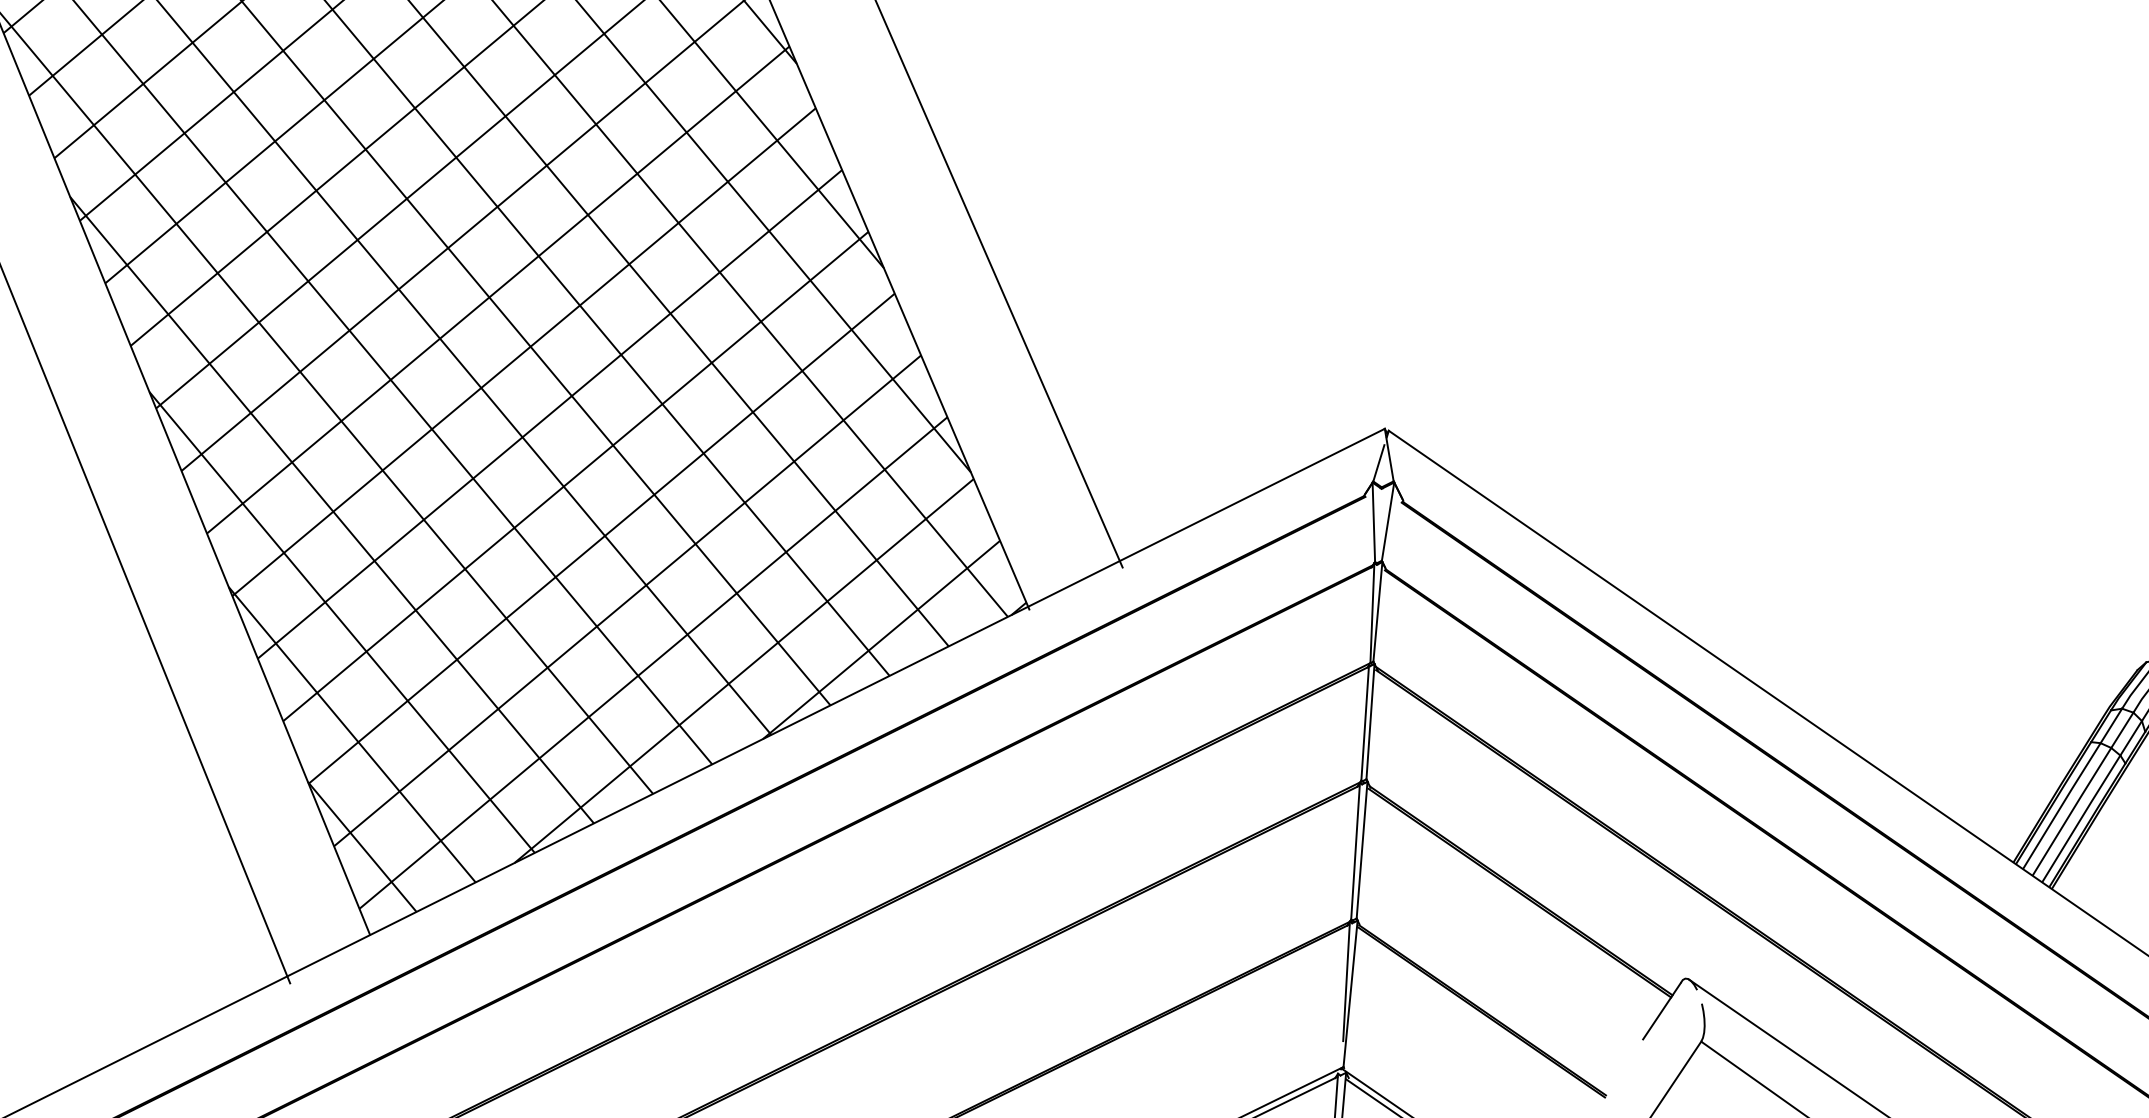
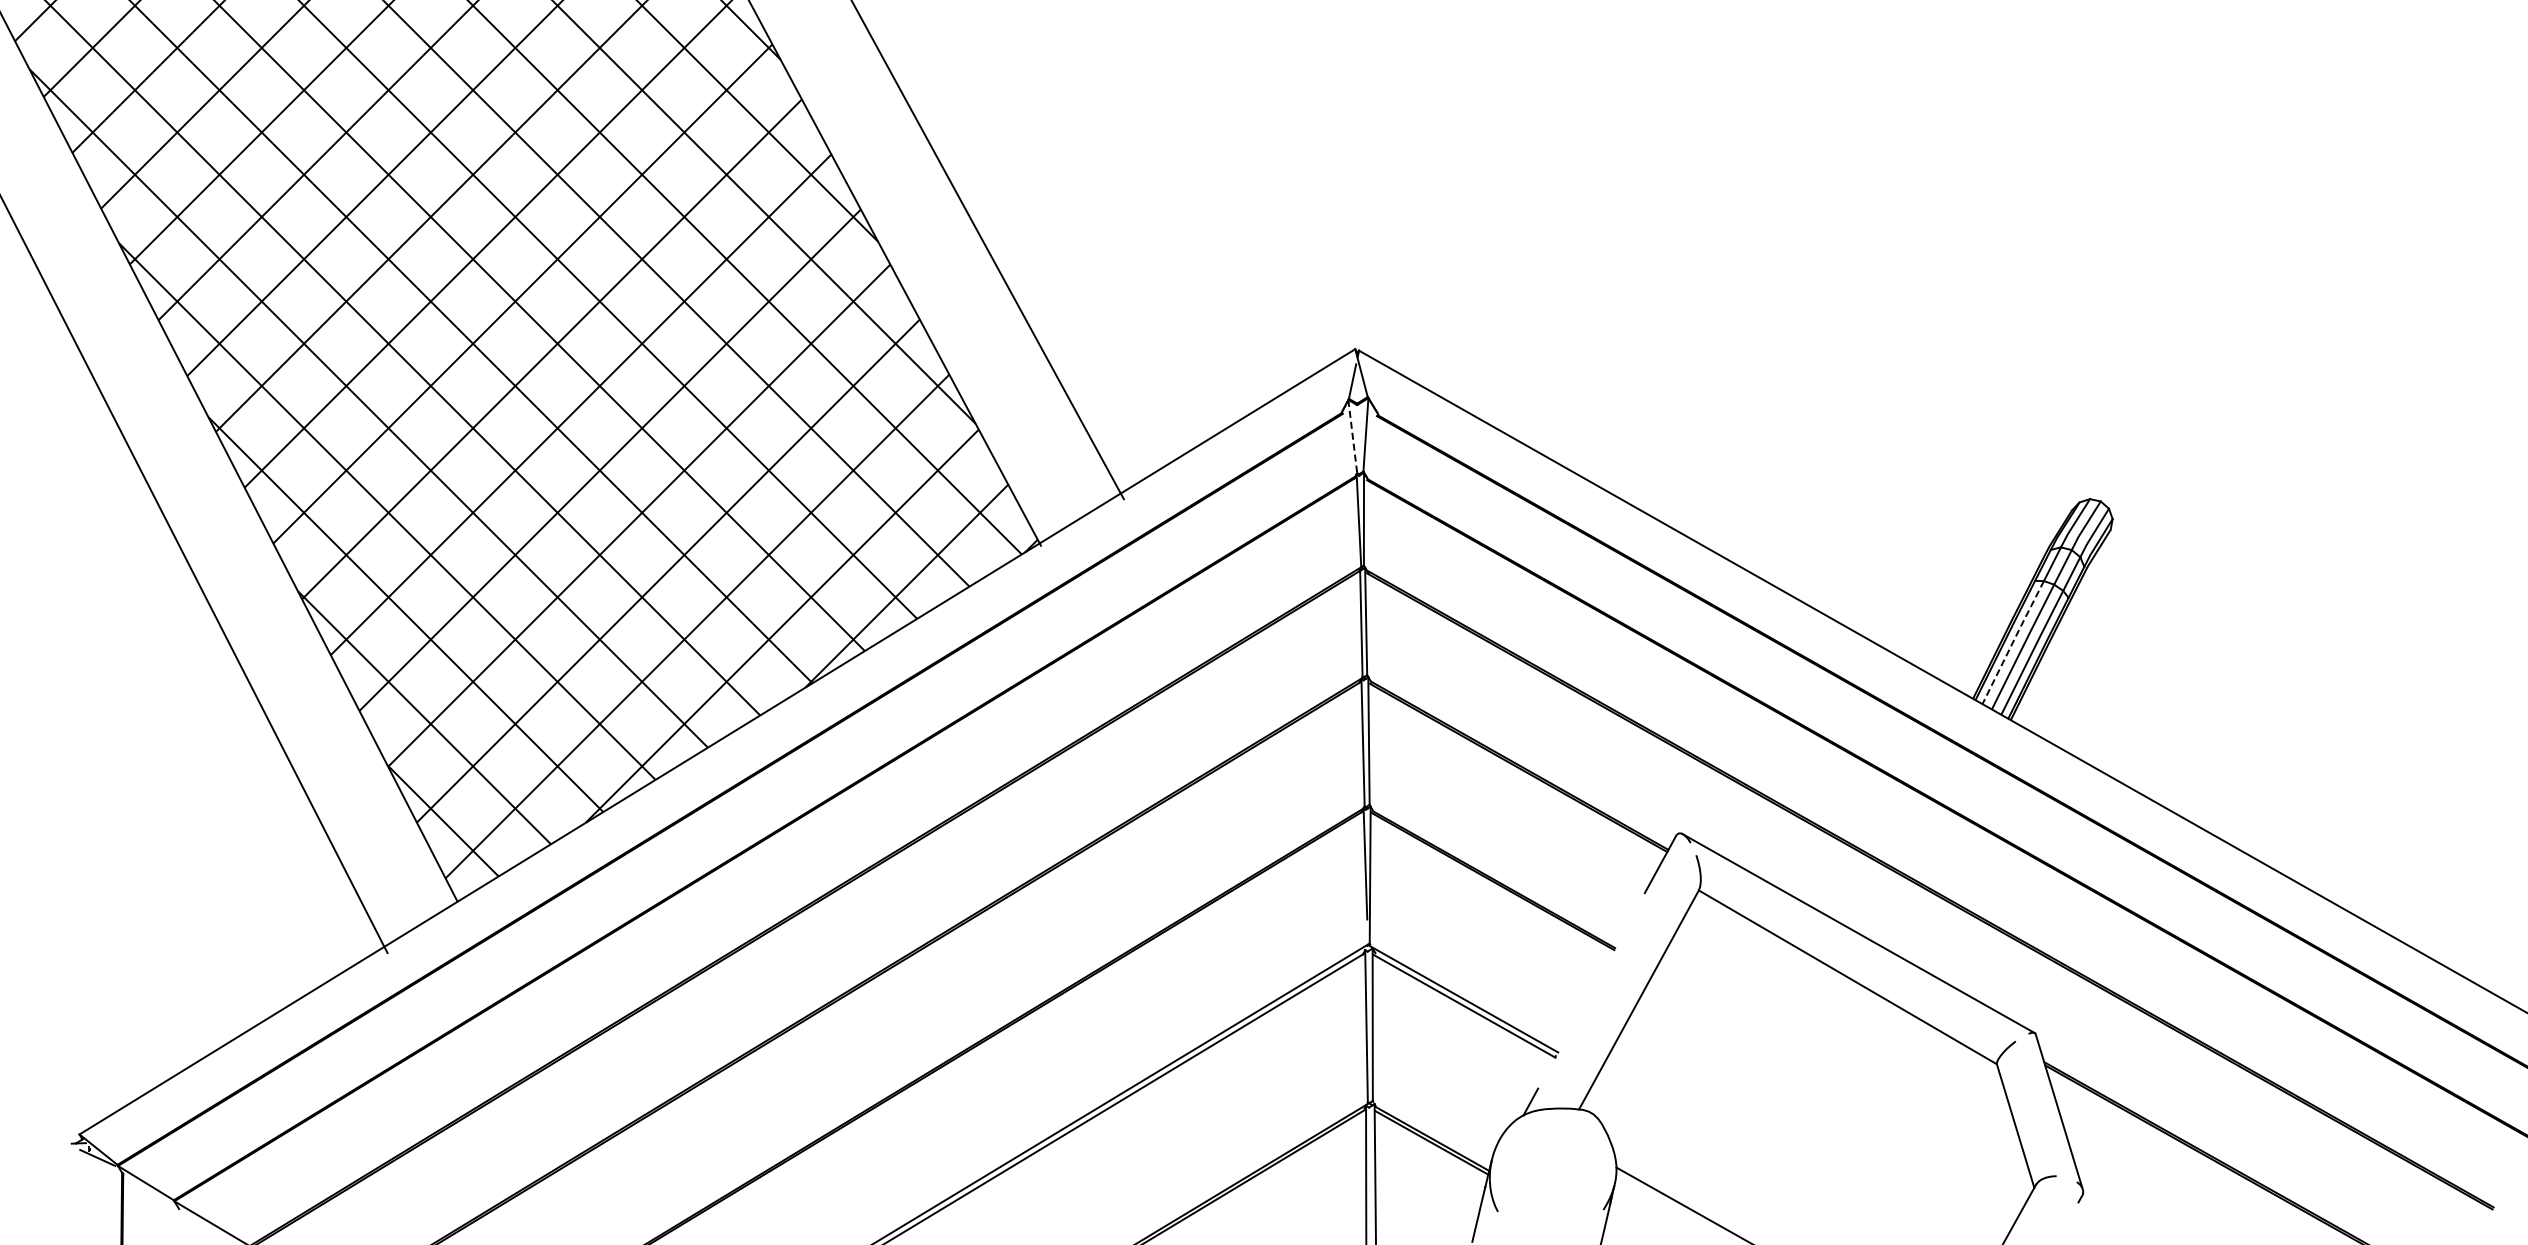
line: (1373, 522) -> (1352, 436), solid -> dashed
line: (2061, 805) -> (2012, 642), solid -> dashed

